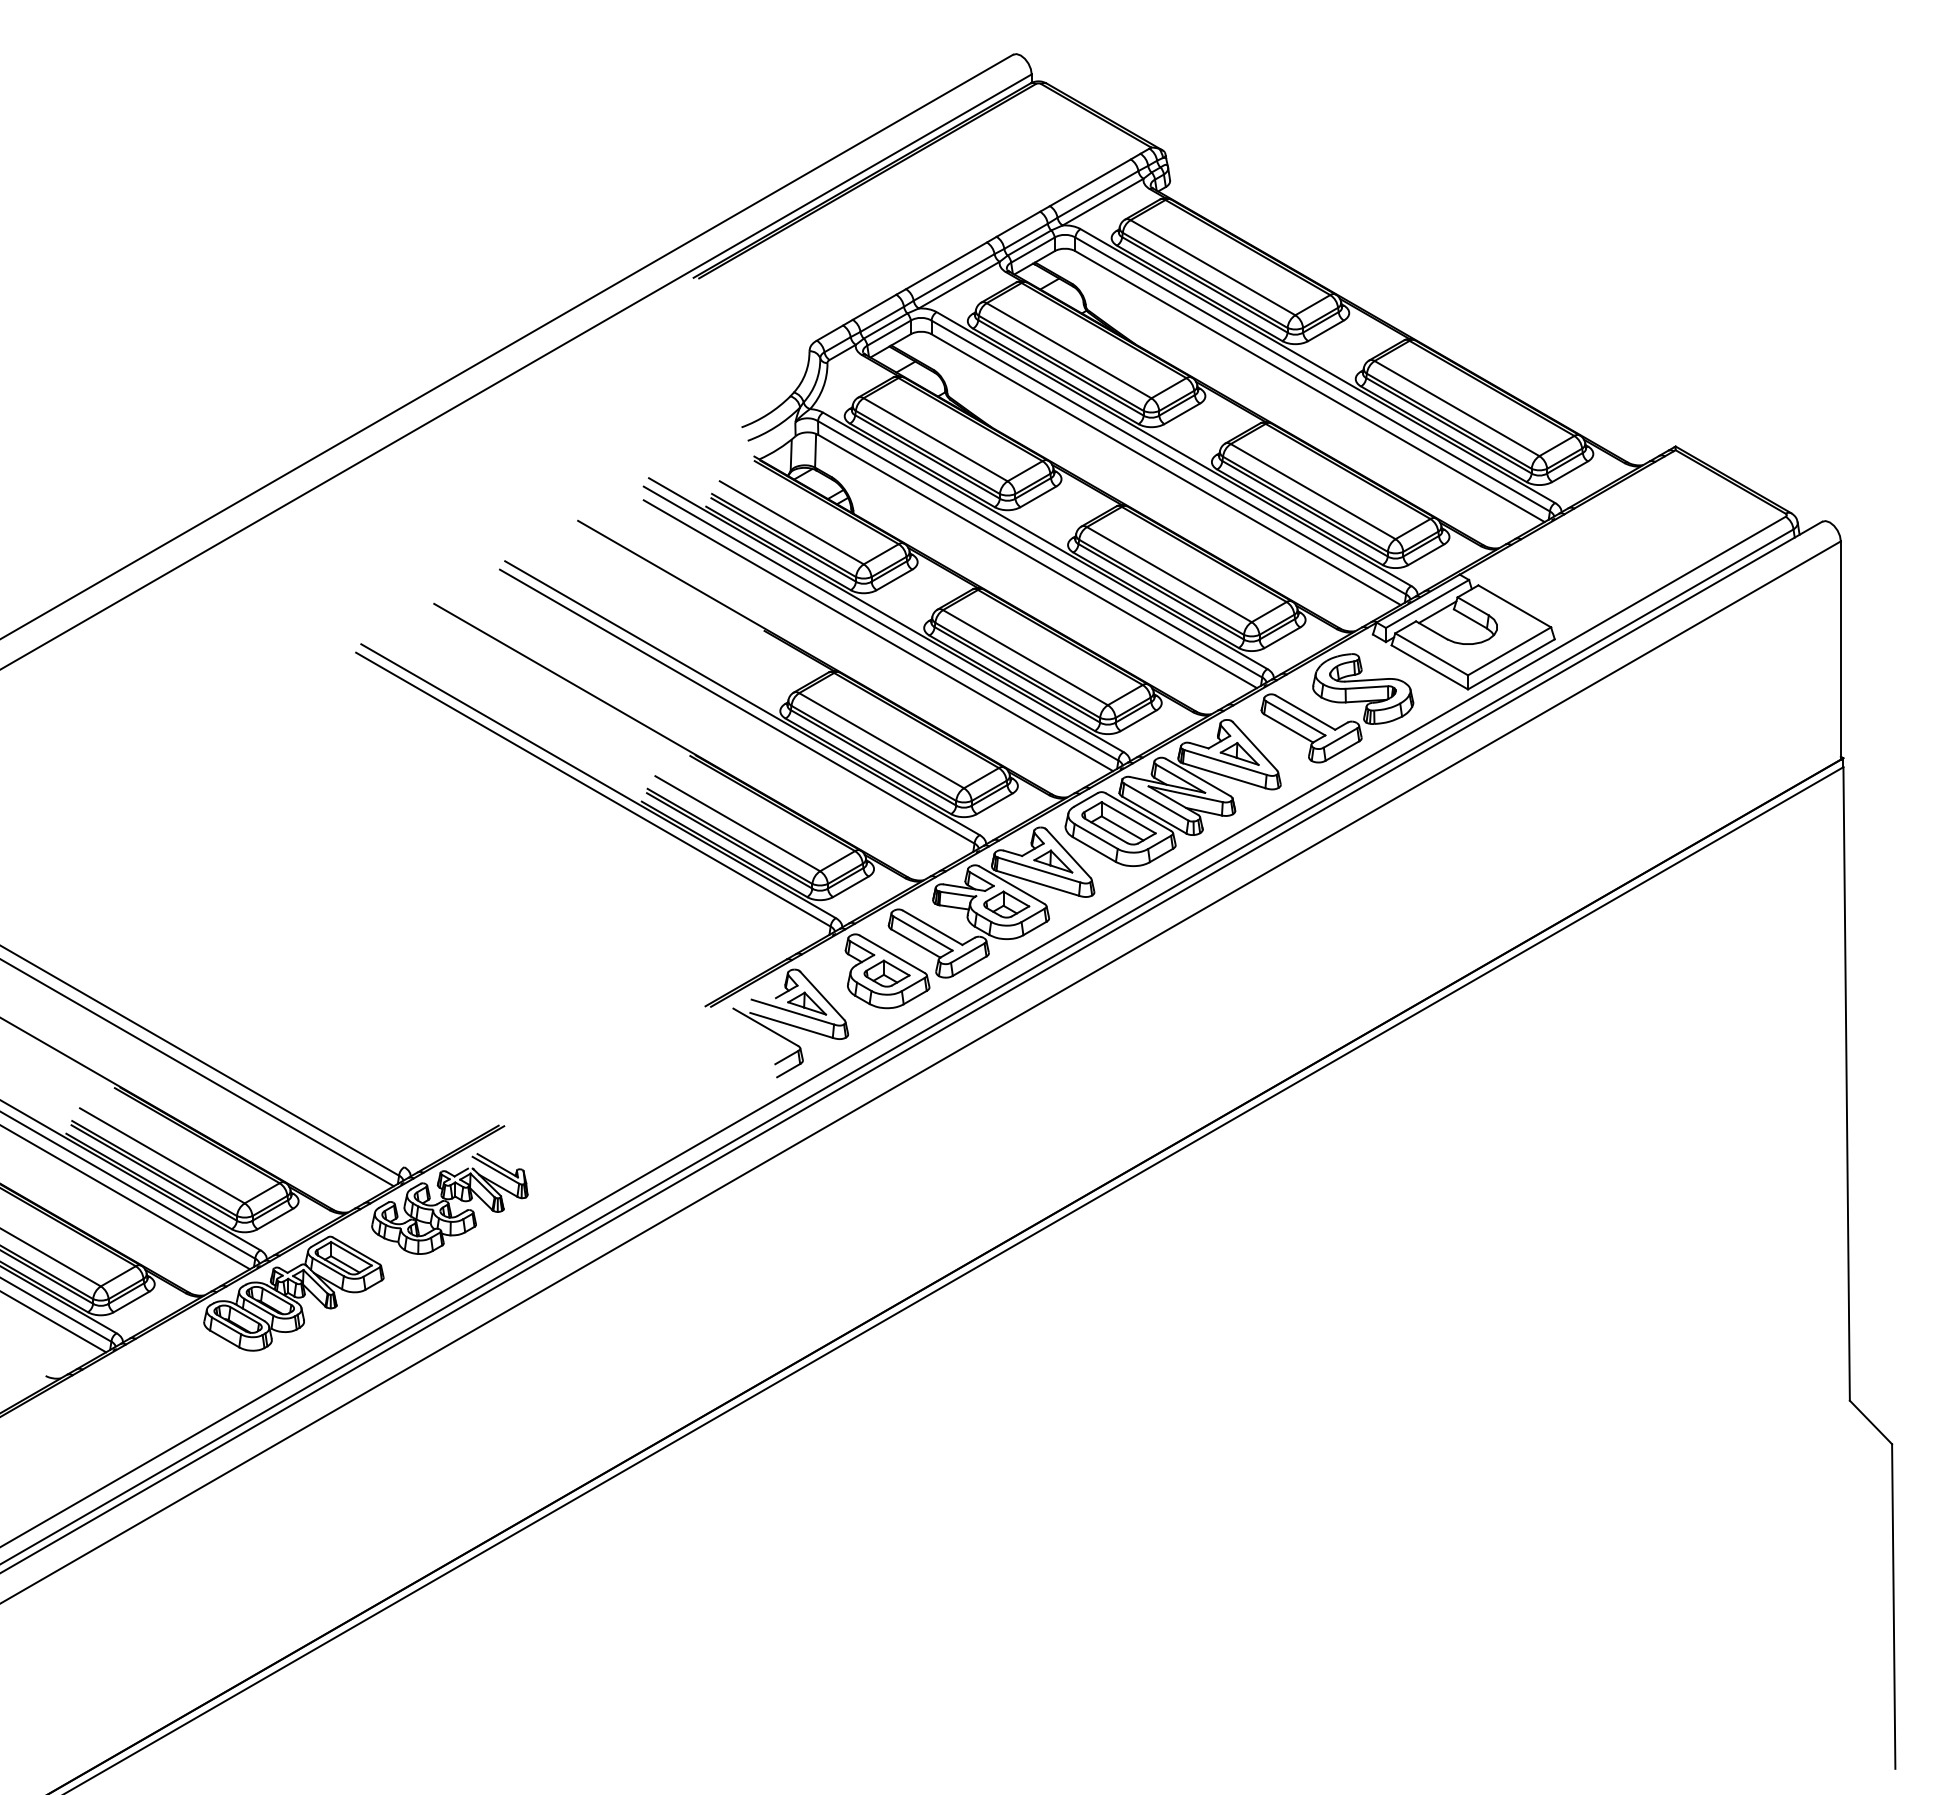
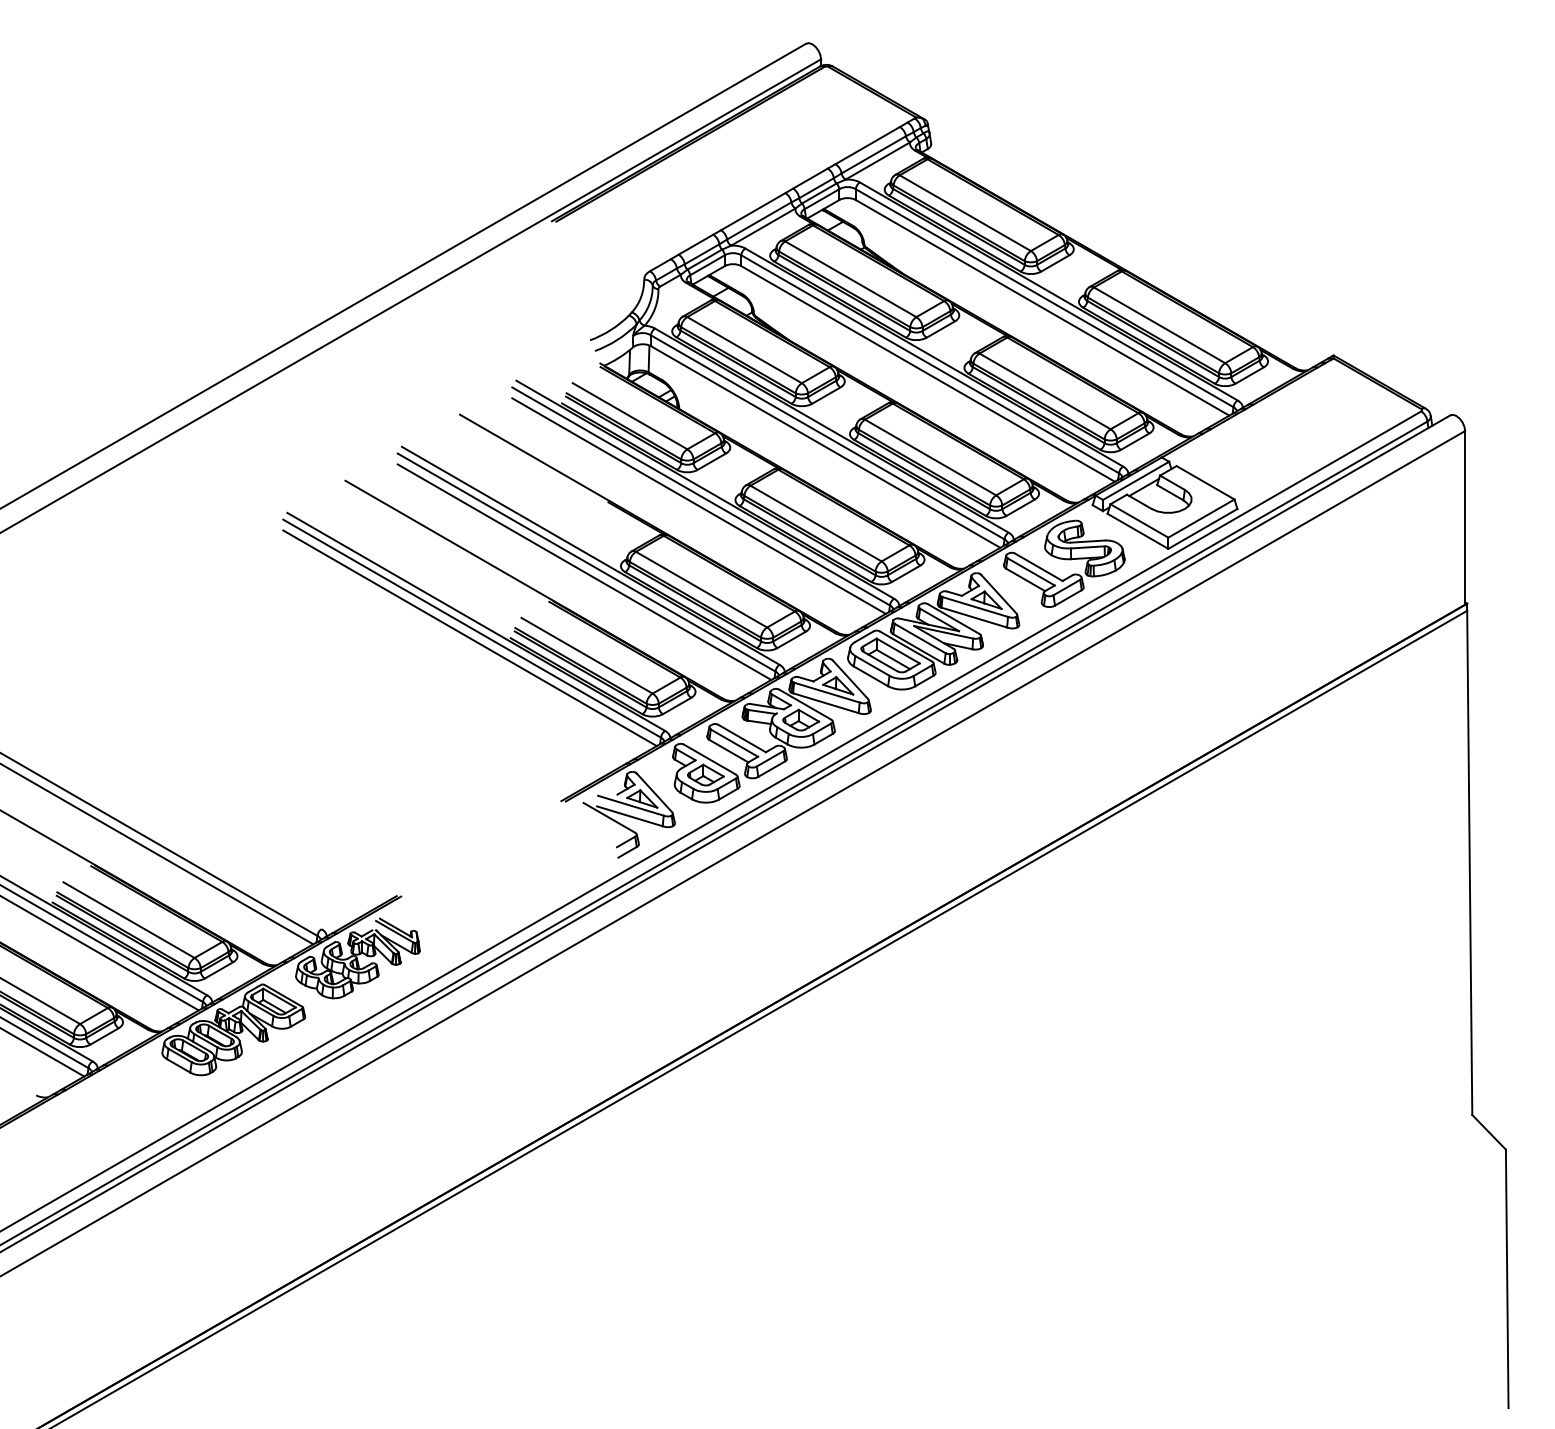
line: (734, 718) -> (584, 572), added
line: (590, 801) -> (469, 638), added

